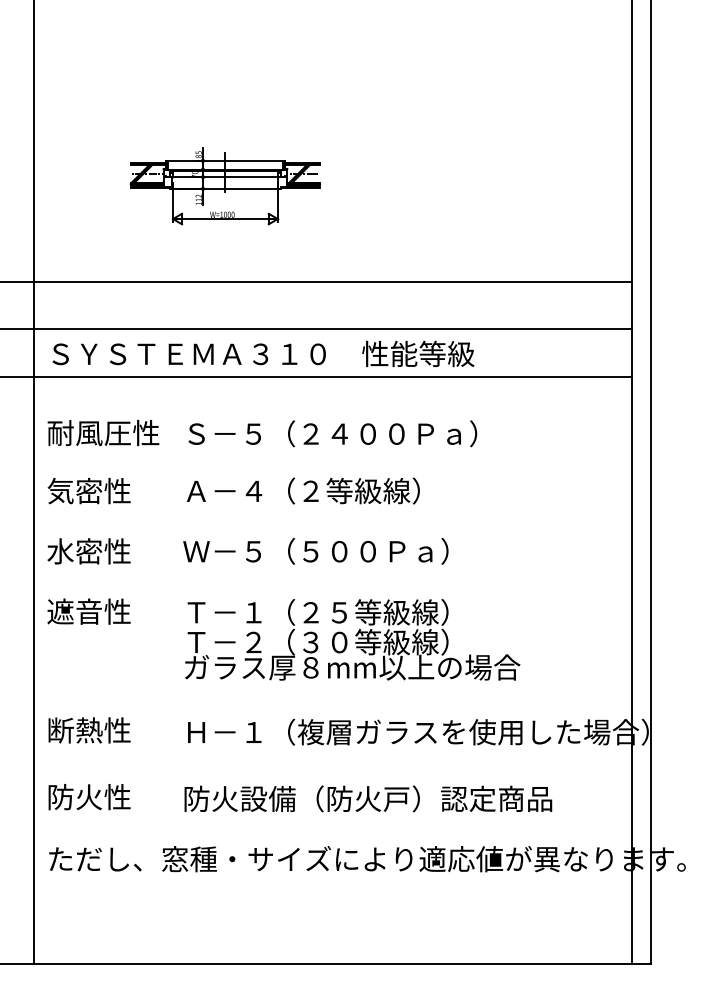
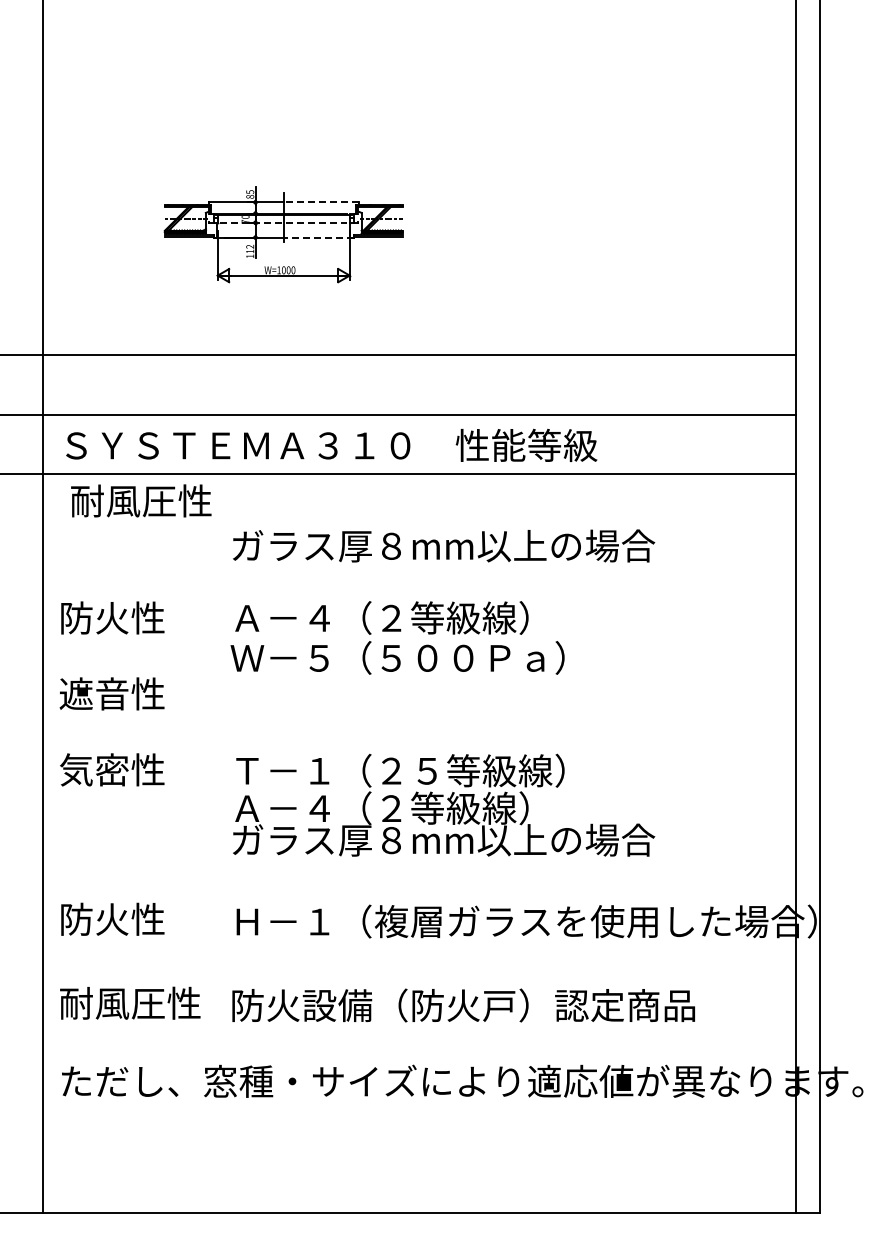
line: (255, 160) -> (321, 202), solid -> dashed
line: (225, 176) -> (284, 222), solid -> dashed
line: (253, 188) -> (318, 237), solid -> dashed
text: (103, 432) -> (141, 500), moved
text: (353, 433) -> (444, 545), Ｓ－５（２４００Ｐａ） -> ガラス厚８mm以上の場合
text: (75, 490) -> (94, 617), 気密性 -> 防火性
text: (74, 551) -> (93, 693), 水密性 -> 遮音性
text: (315, 551) -> (397, 657), moved
text: (74, 611) -> (93, 769), 遮音性 -> 気密性
text: (317, 642) -> (399, 808), Ｔ－２（３０等級線） -> Ａ－４（２等級線）
text: (75, 729) -> (95, 918), 断熱性 -> 防火性
text: (103, 796) -> (130, 1002), 防火性 -> 耐風圧性

